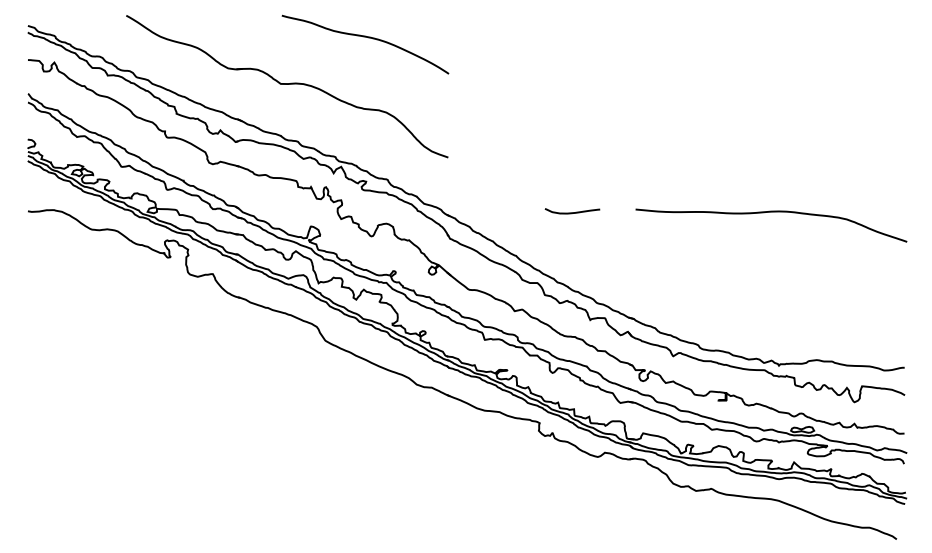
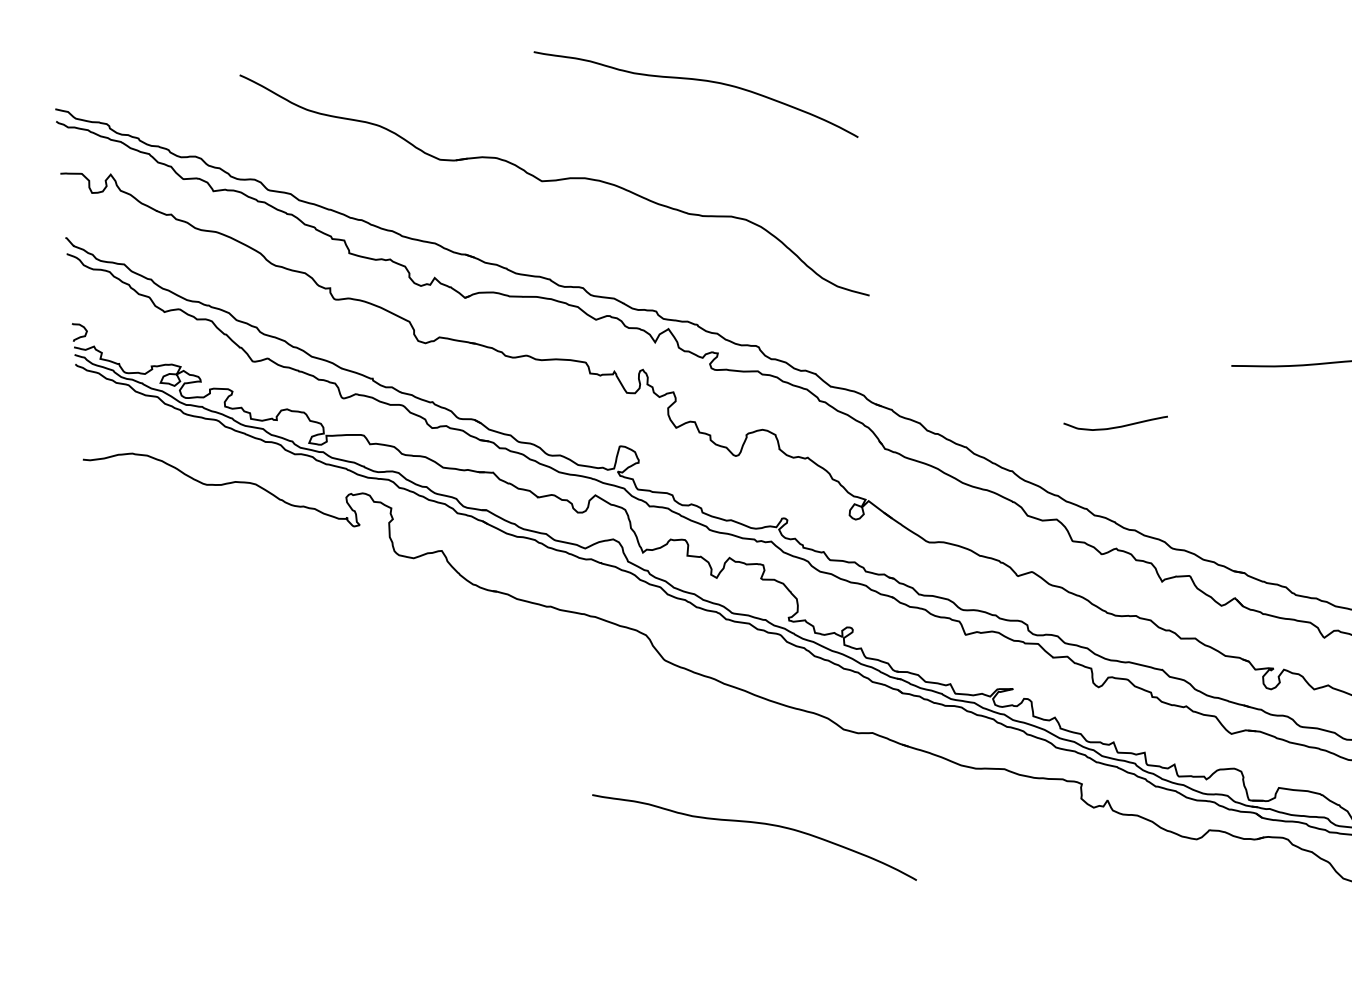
curve: (572, 212) -> (1116, 426), moved
curve: (368, 431) -> (759, 825), added

